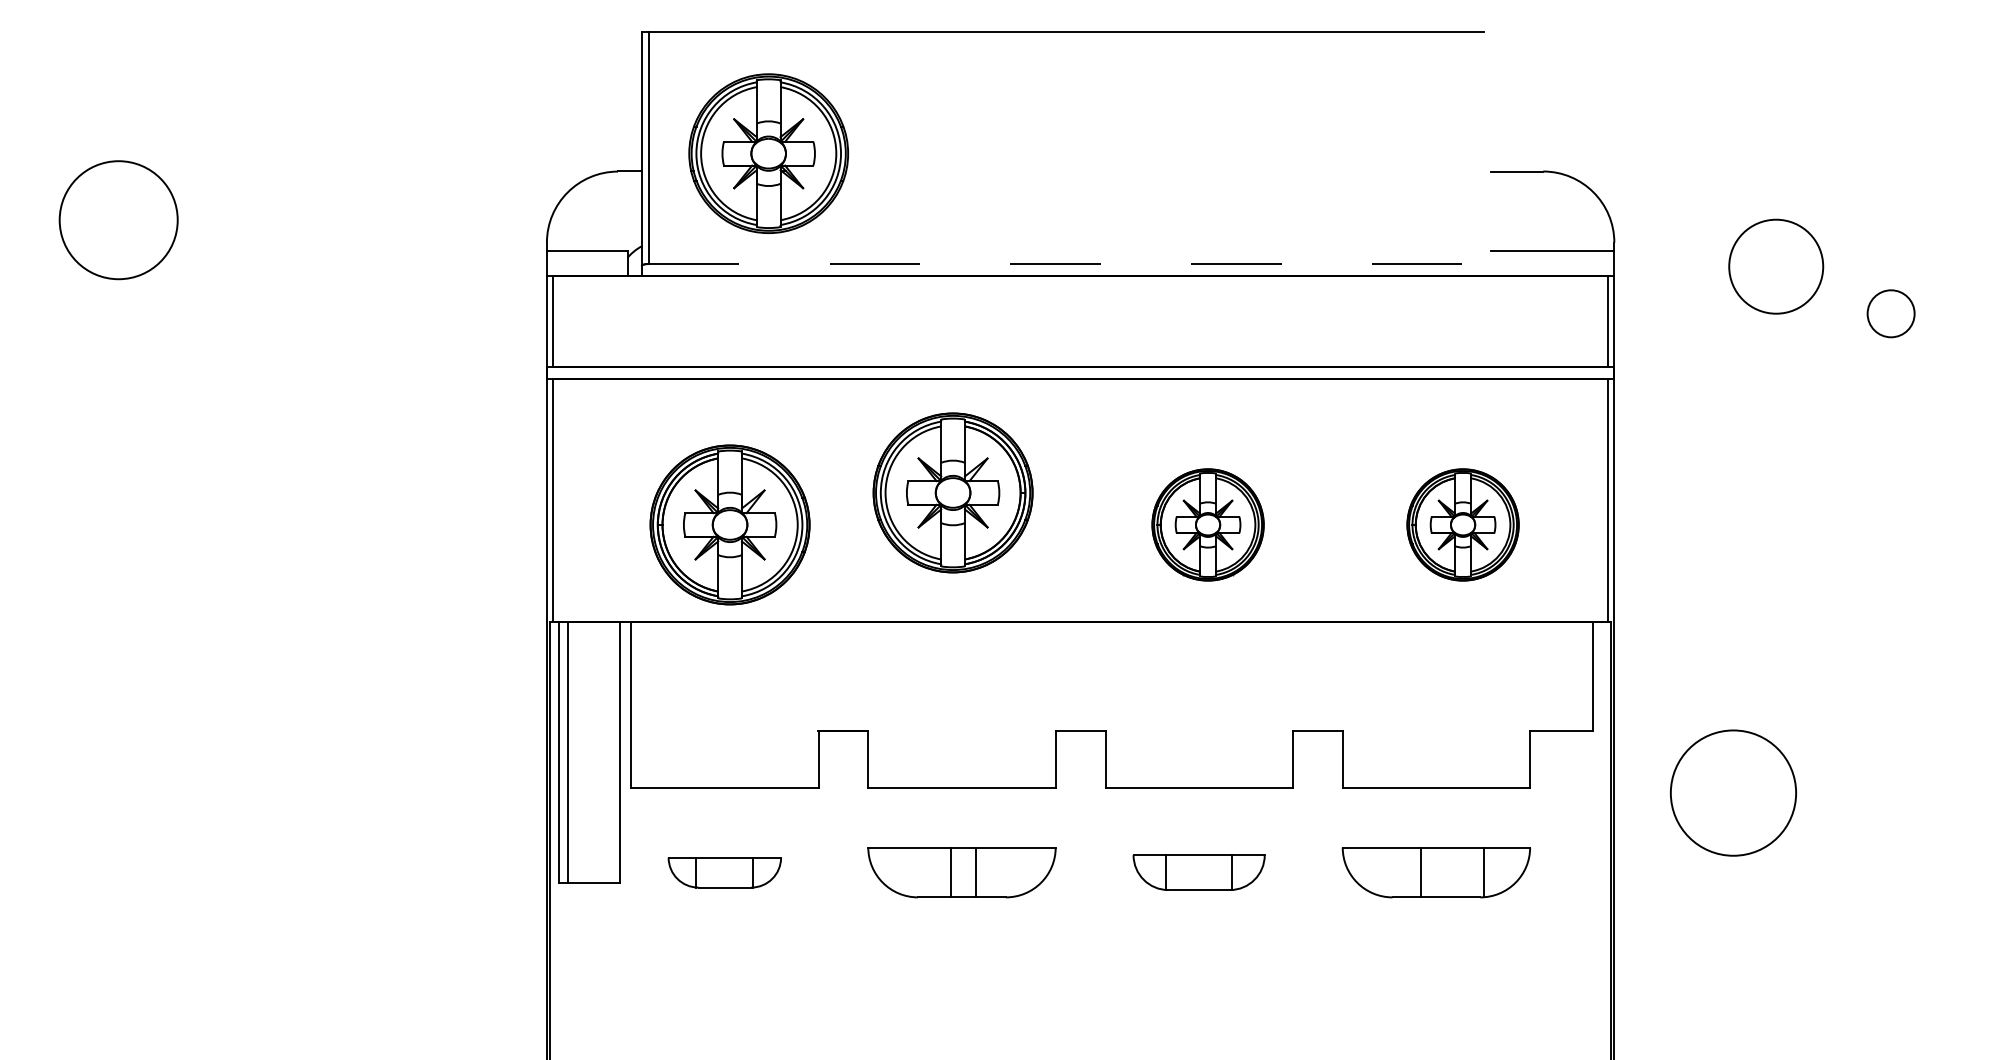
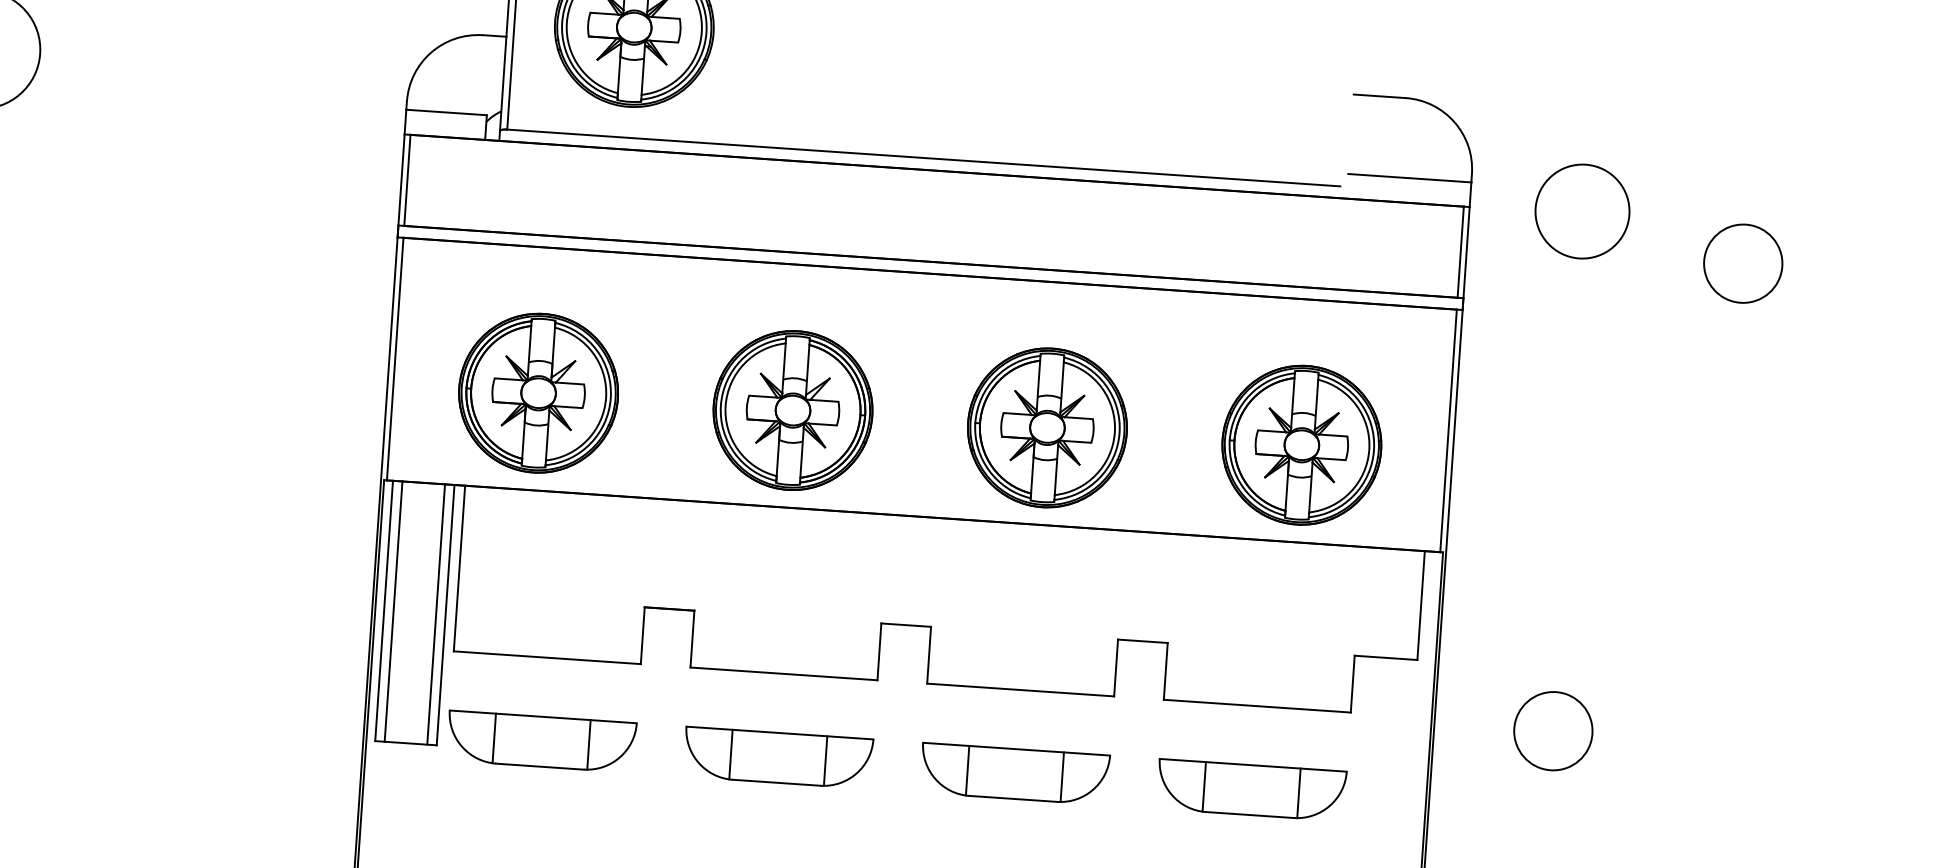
line: (1066, 264) -> (923, 158), dashed -> solid
circle: (1776, 266) -> (1582, 211), moved
circle: (1890, 313) -> (1742, 263), size x1.67
part: (952, 492) -> (792, 410), moved
part: (729, 524) -> (538, 392), moved
part: (1207, 524) -> (1046, 427), size x1.43
part: (1462, 524) -> (1301, 444), size x1.43
line: (610, 752) -> (435, 614), added
circle: (1733, 792) -> (1553, 730), size x0.62
part: (724, 872) -> (541, 741), size x1.67
line: (950, 872) -> (730, 754), moved
line: (976, 872) -> (825, 761), moved
part: (1198, 872) -> (1014, 774), size x1.43
line: (1421, 872) -> (1204, 787), moved

